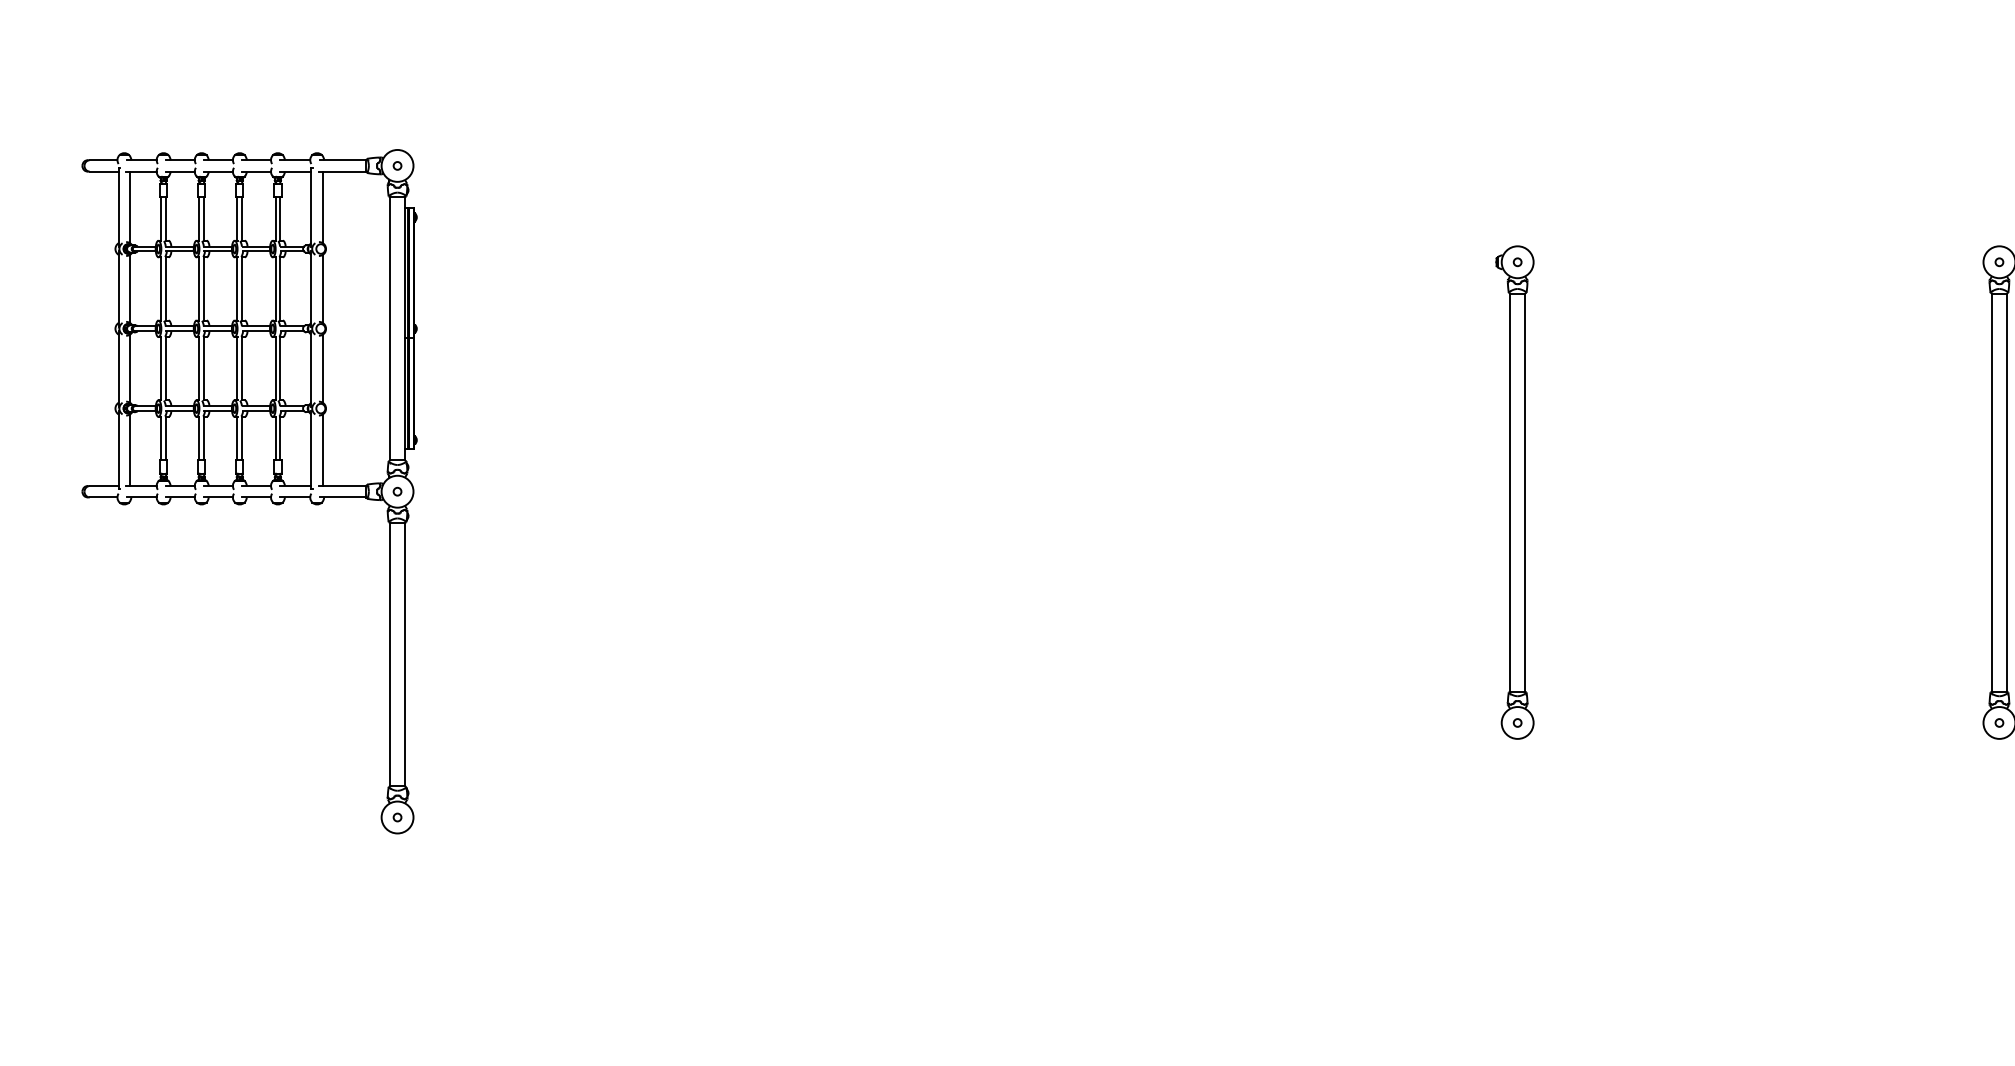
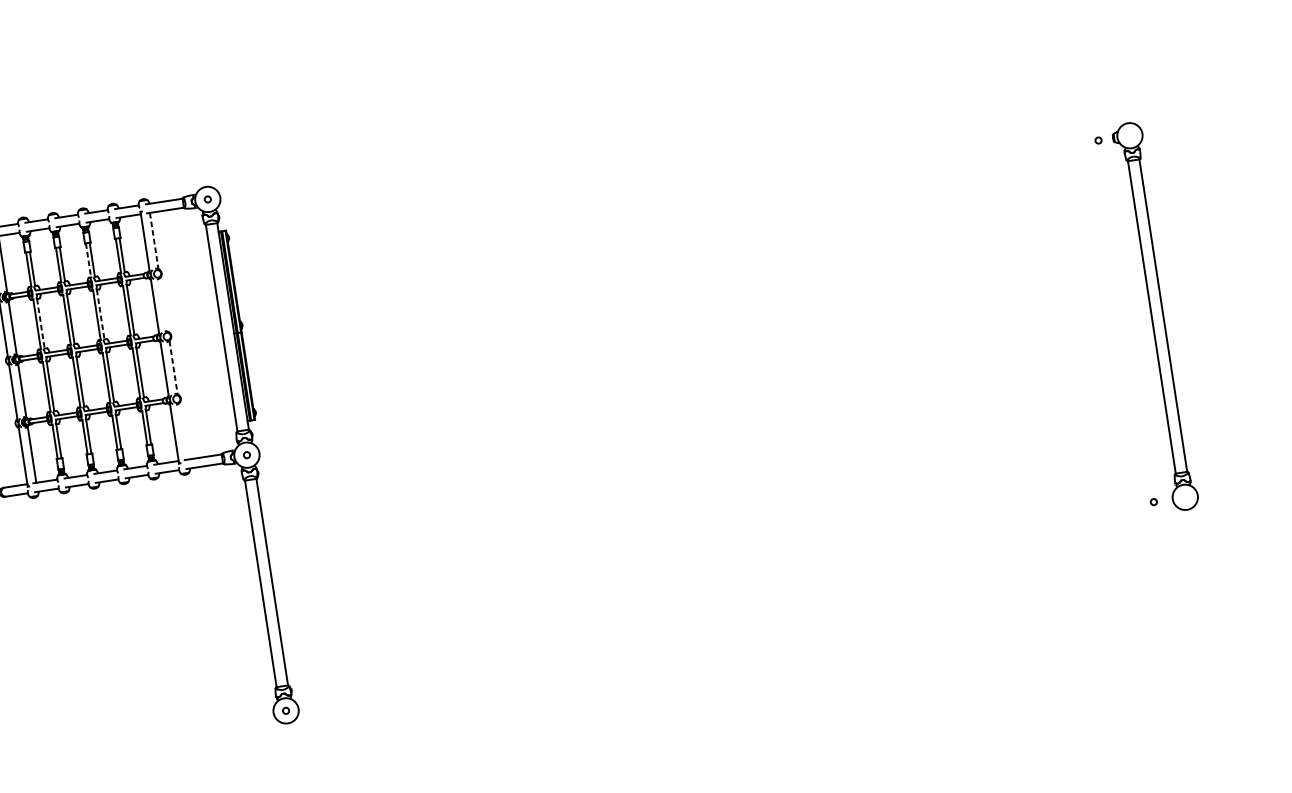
line: (322, 207) -> (153, 241), solid -> dashed
line: (237, 219) -> (88, 260), solid -> dashed
line: (166, 288) -> (41, 323), solid -> dashed
line: (242, 288) -> (100, 314), solid -> dashed
line: (322, 288) -> (163, 304), removed
line: (322, 369) -> (173, 368), solid -> dashed
line: (322, 450) -> (183, 431), removed
part: (1514, 492) -> (1155, 316), moved

